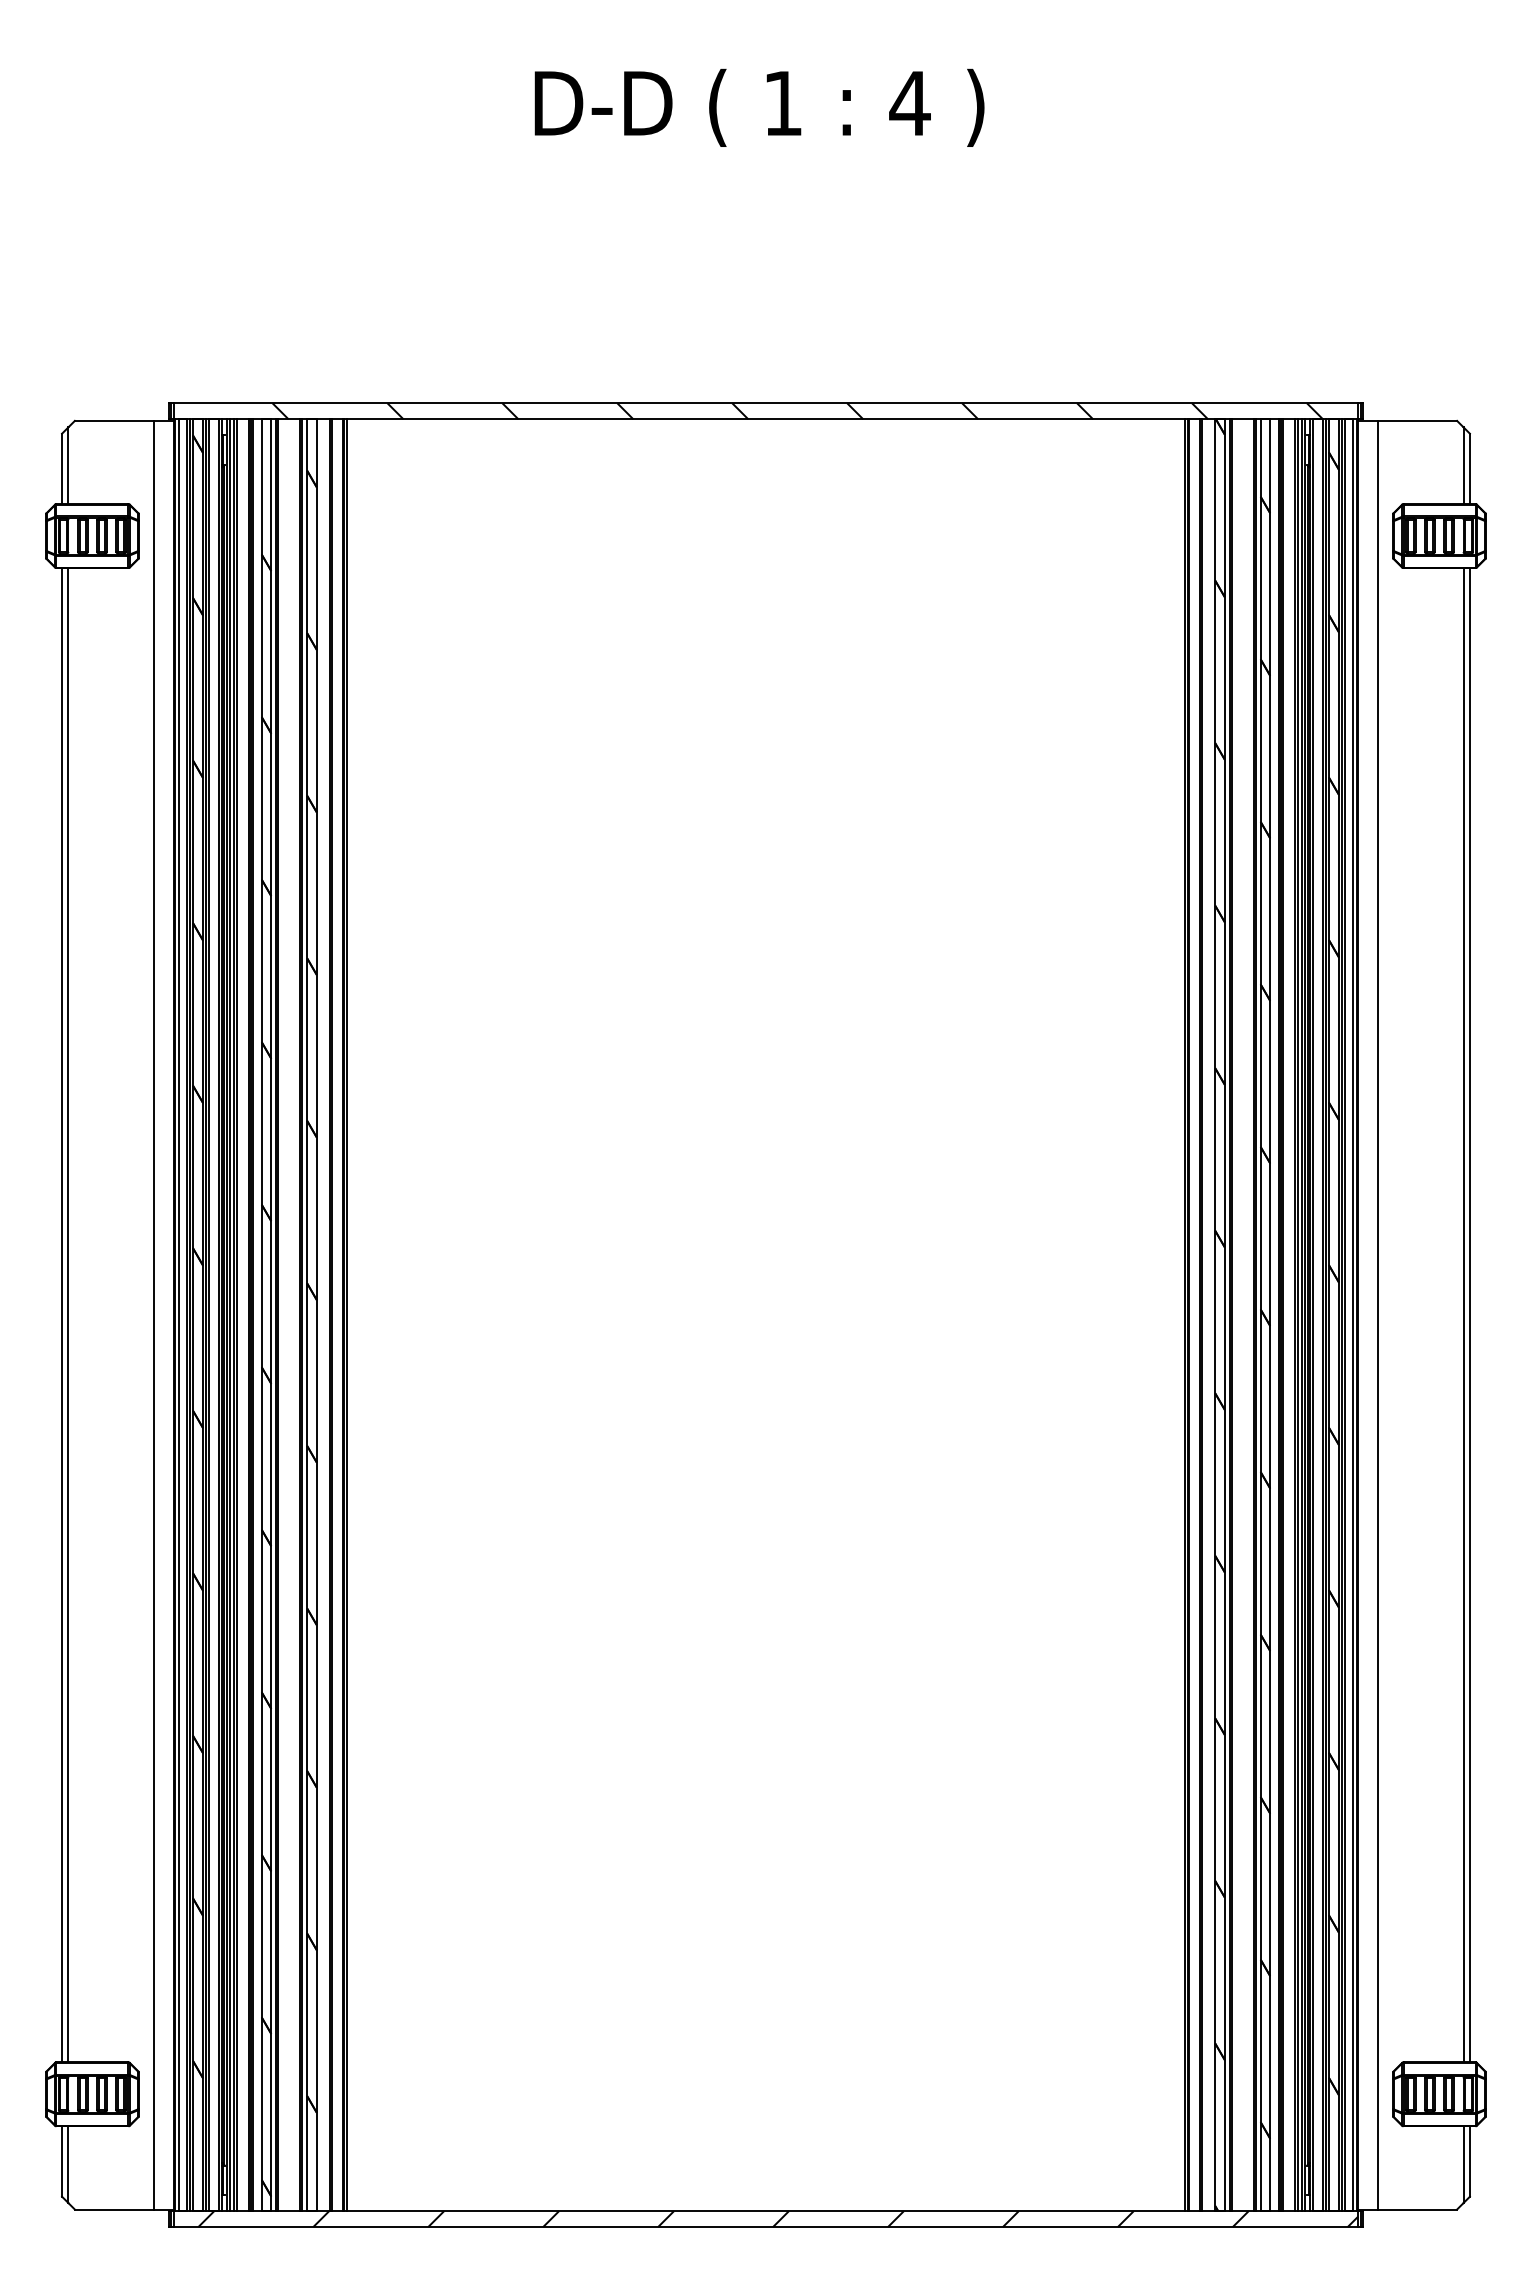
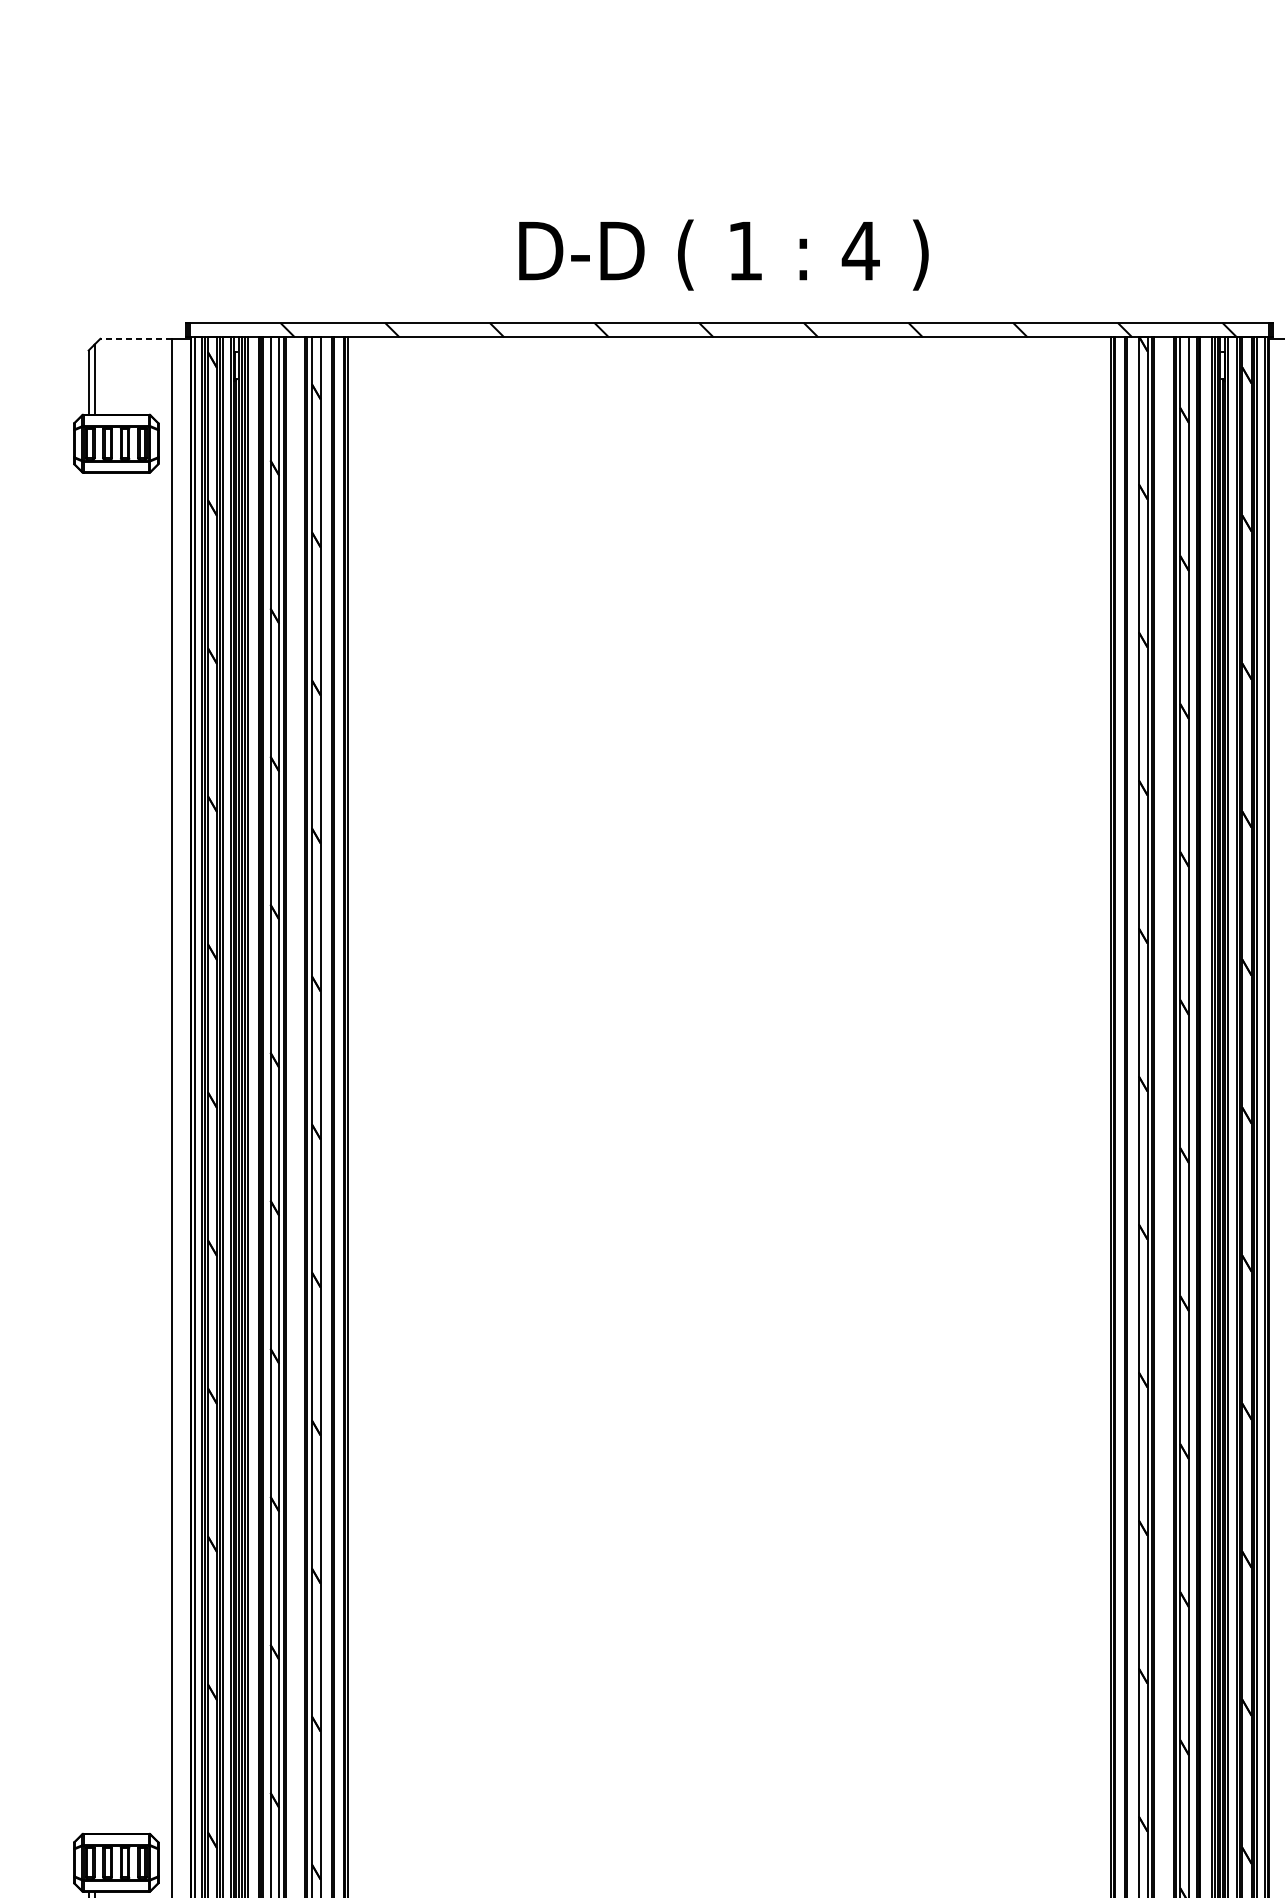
text: (759, 107) -> (723, 254), moved
line: (113, 420) -> (135, 338), solid -> dashed
line: (62, 1315) -> (89, 1153), removed
line: (68, 1315) -> (94, 1153), removed

